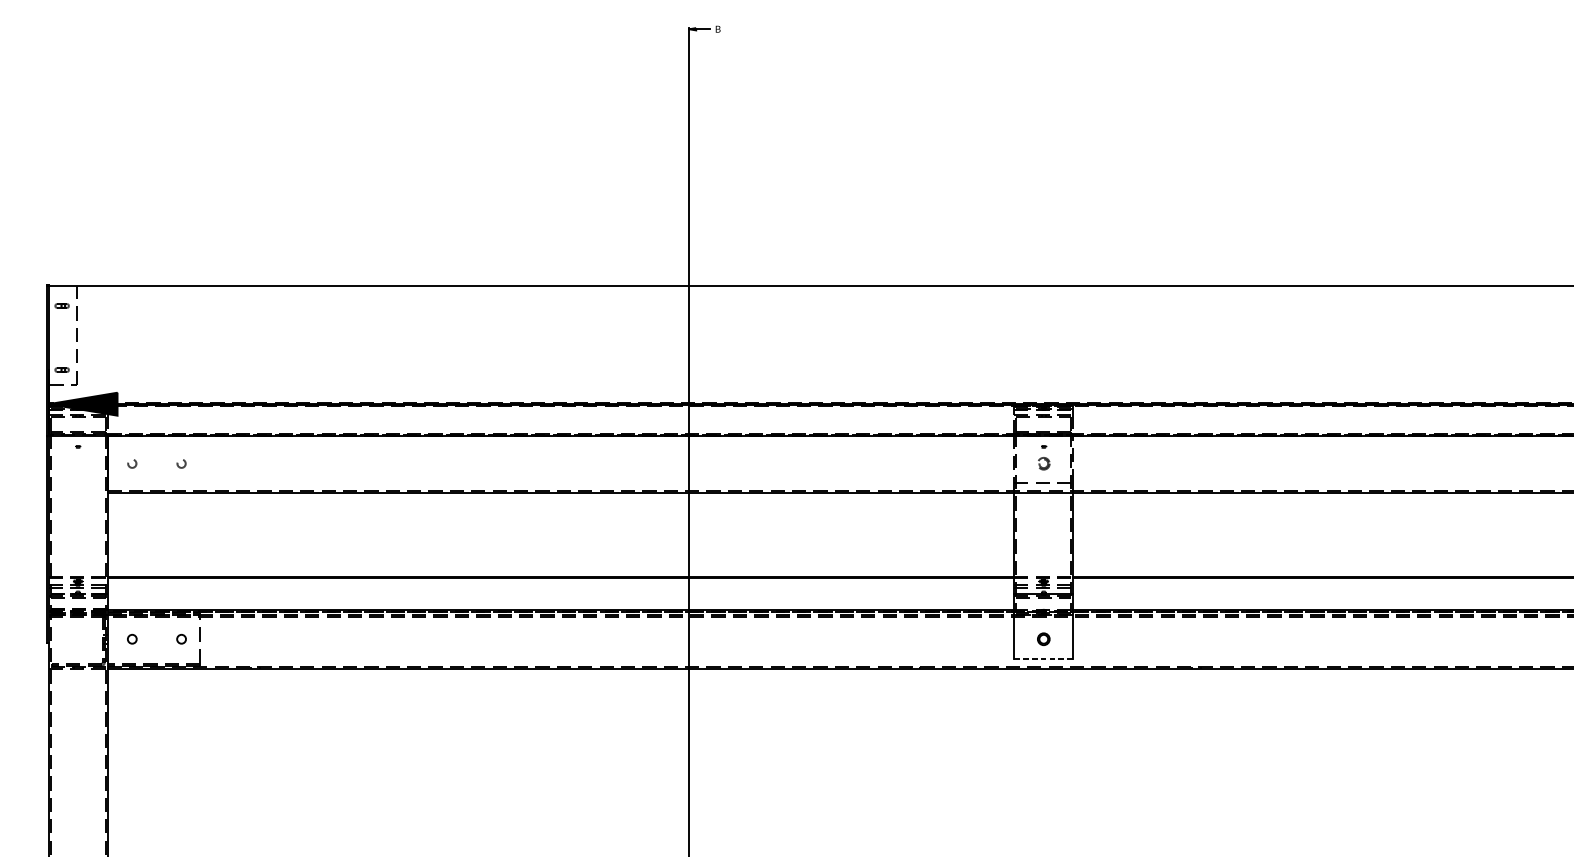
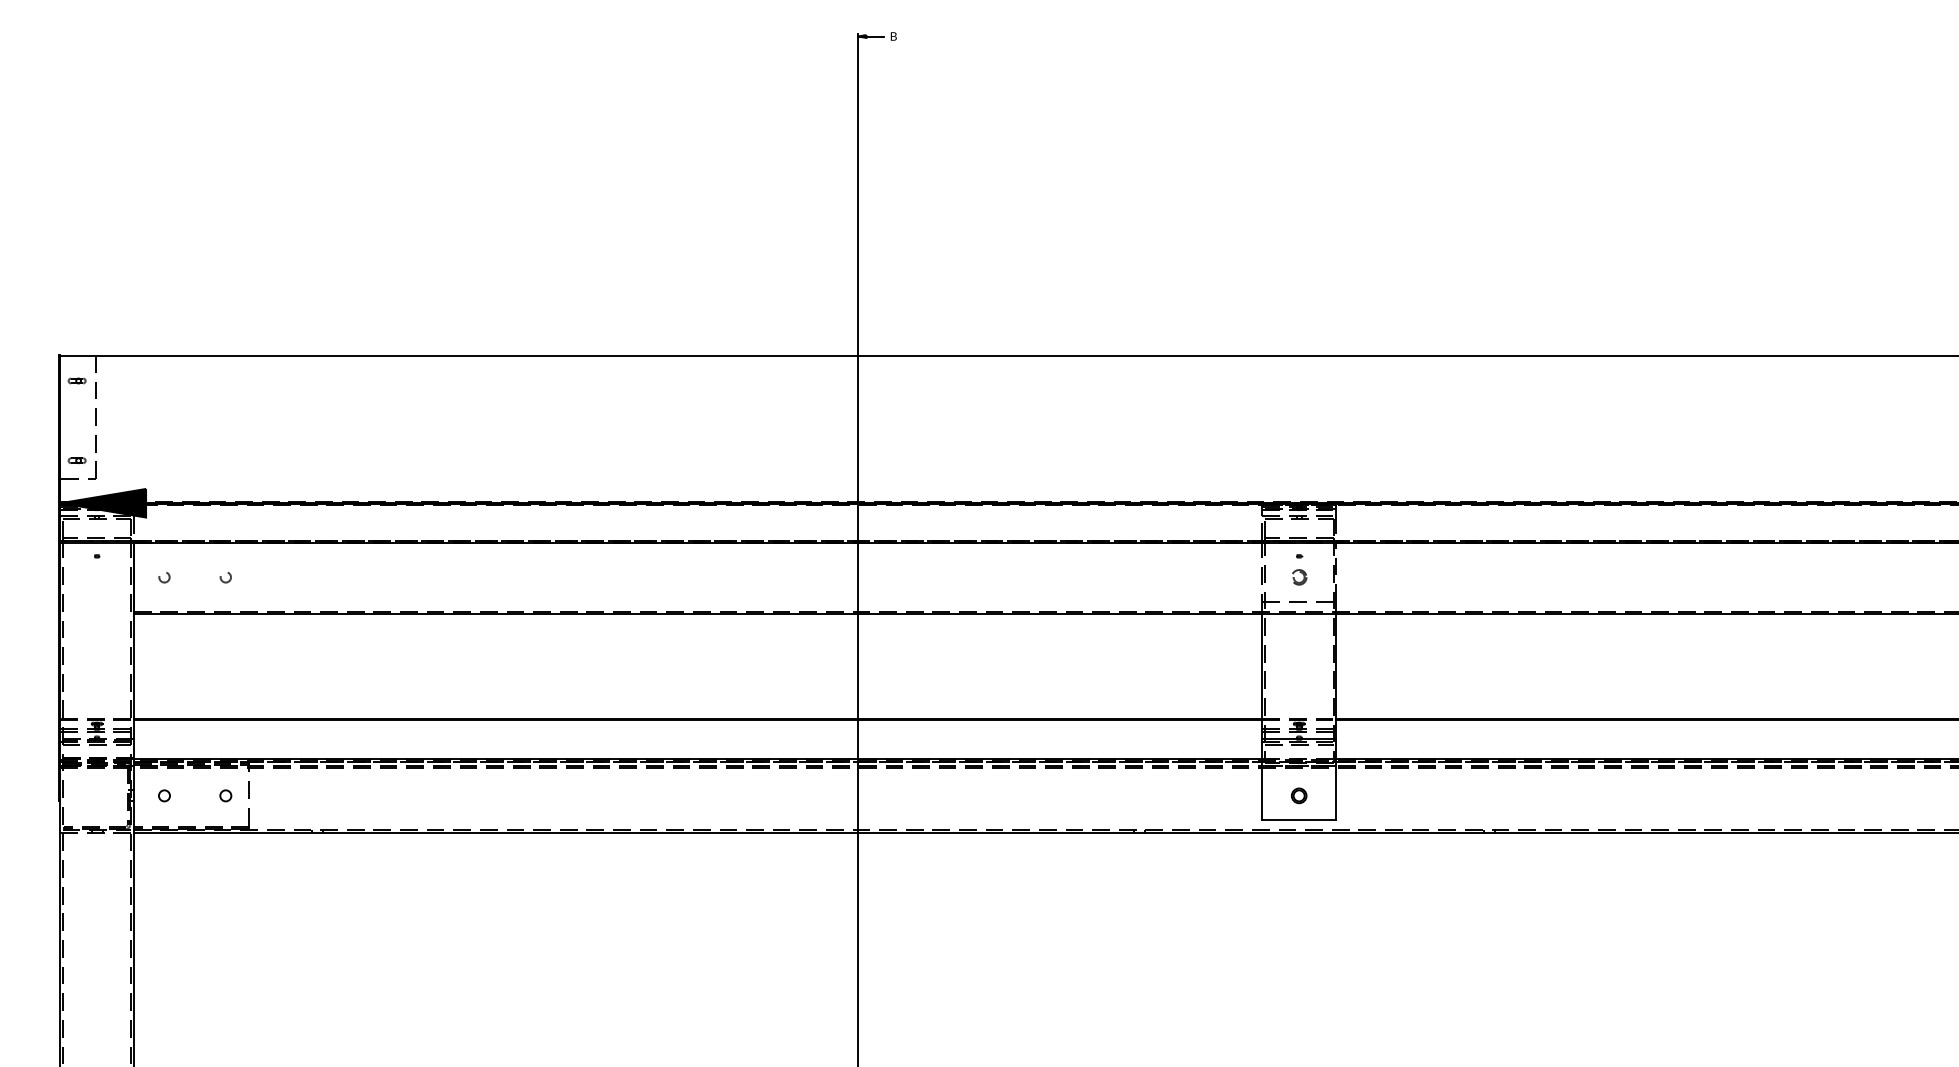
line: (1044, 659) -> (1299, 820), dashed -> solid

